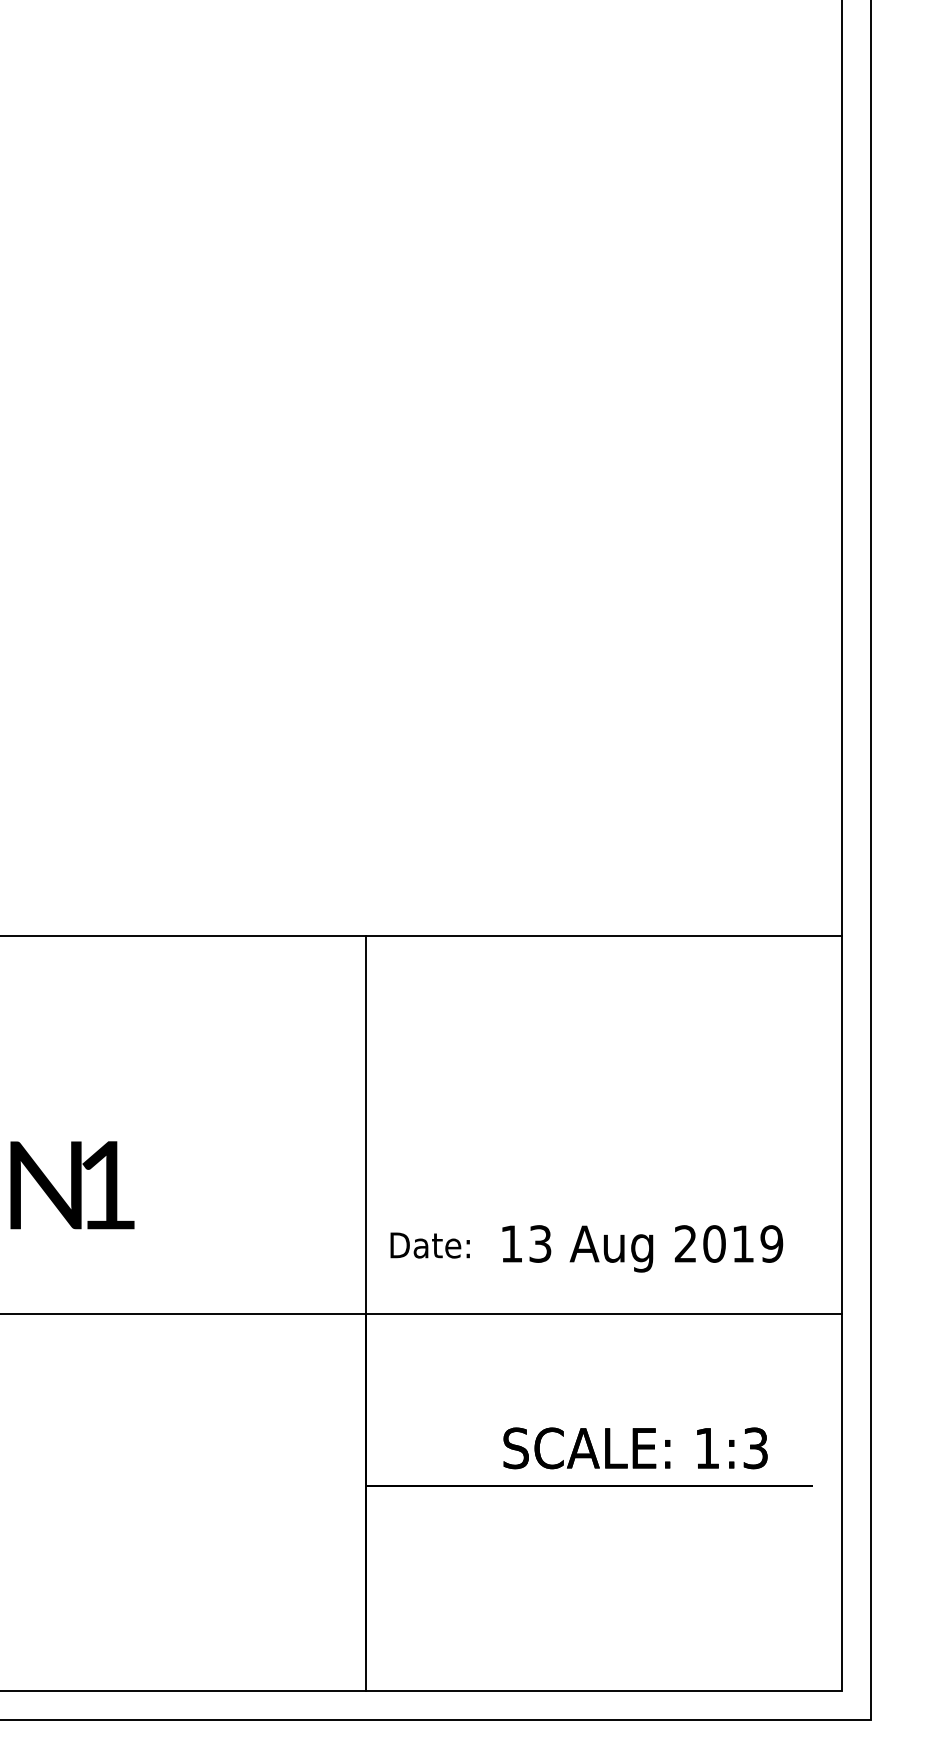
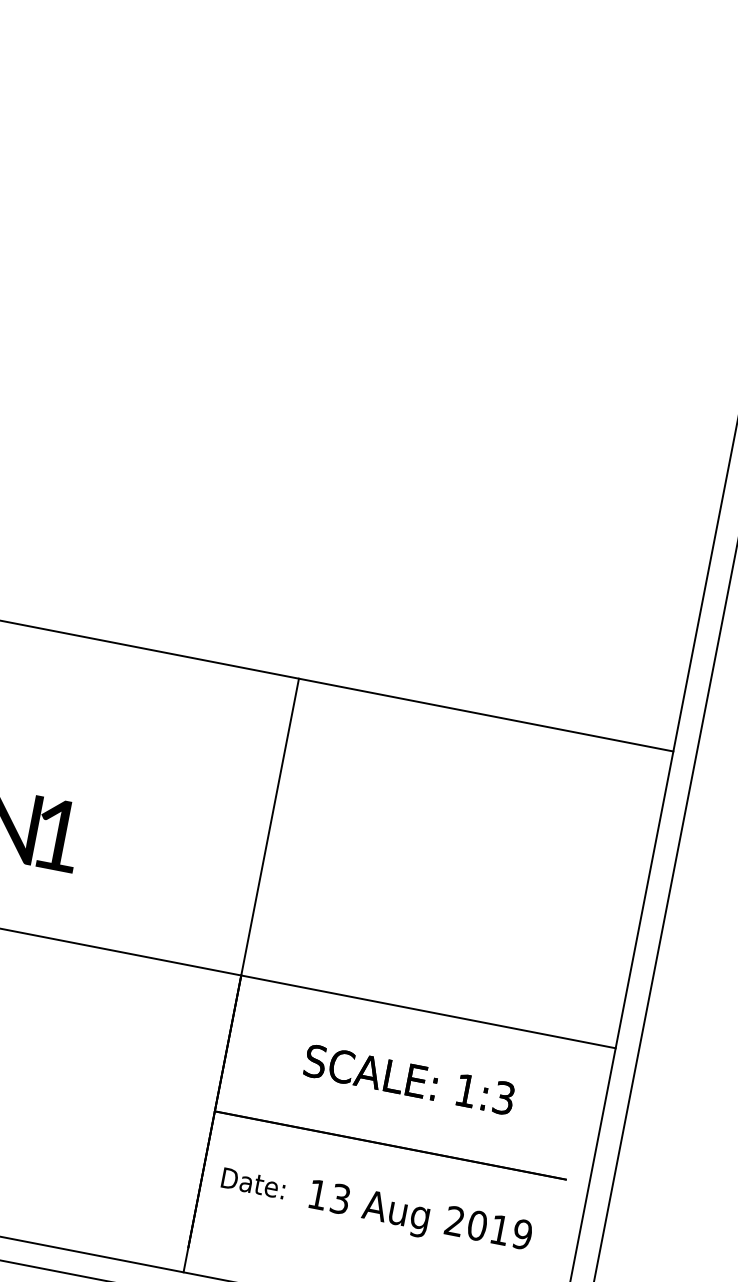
text: (586, 1248) -> (376, 1209), moved
text: (635, 1448) -> (409, 1079), moved

